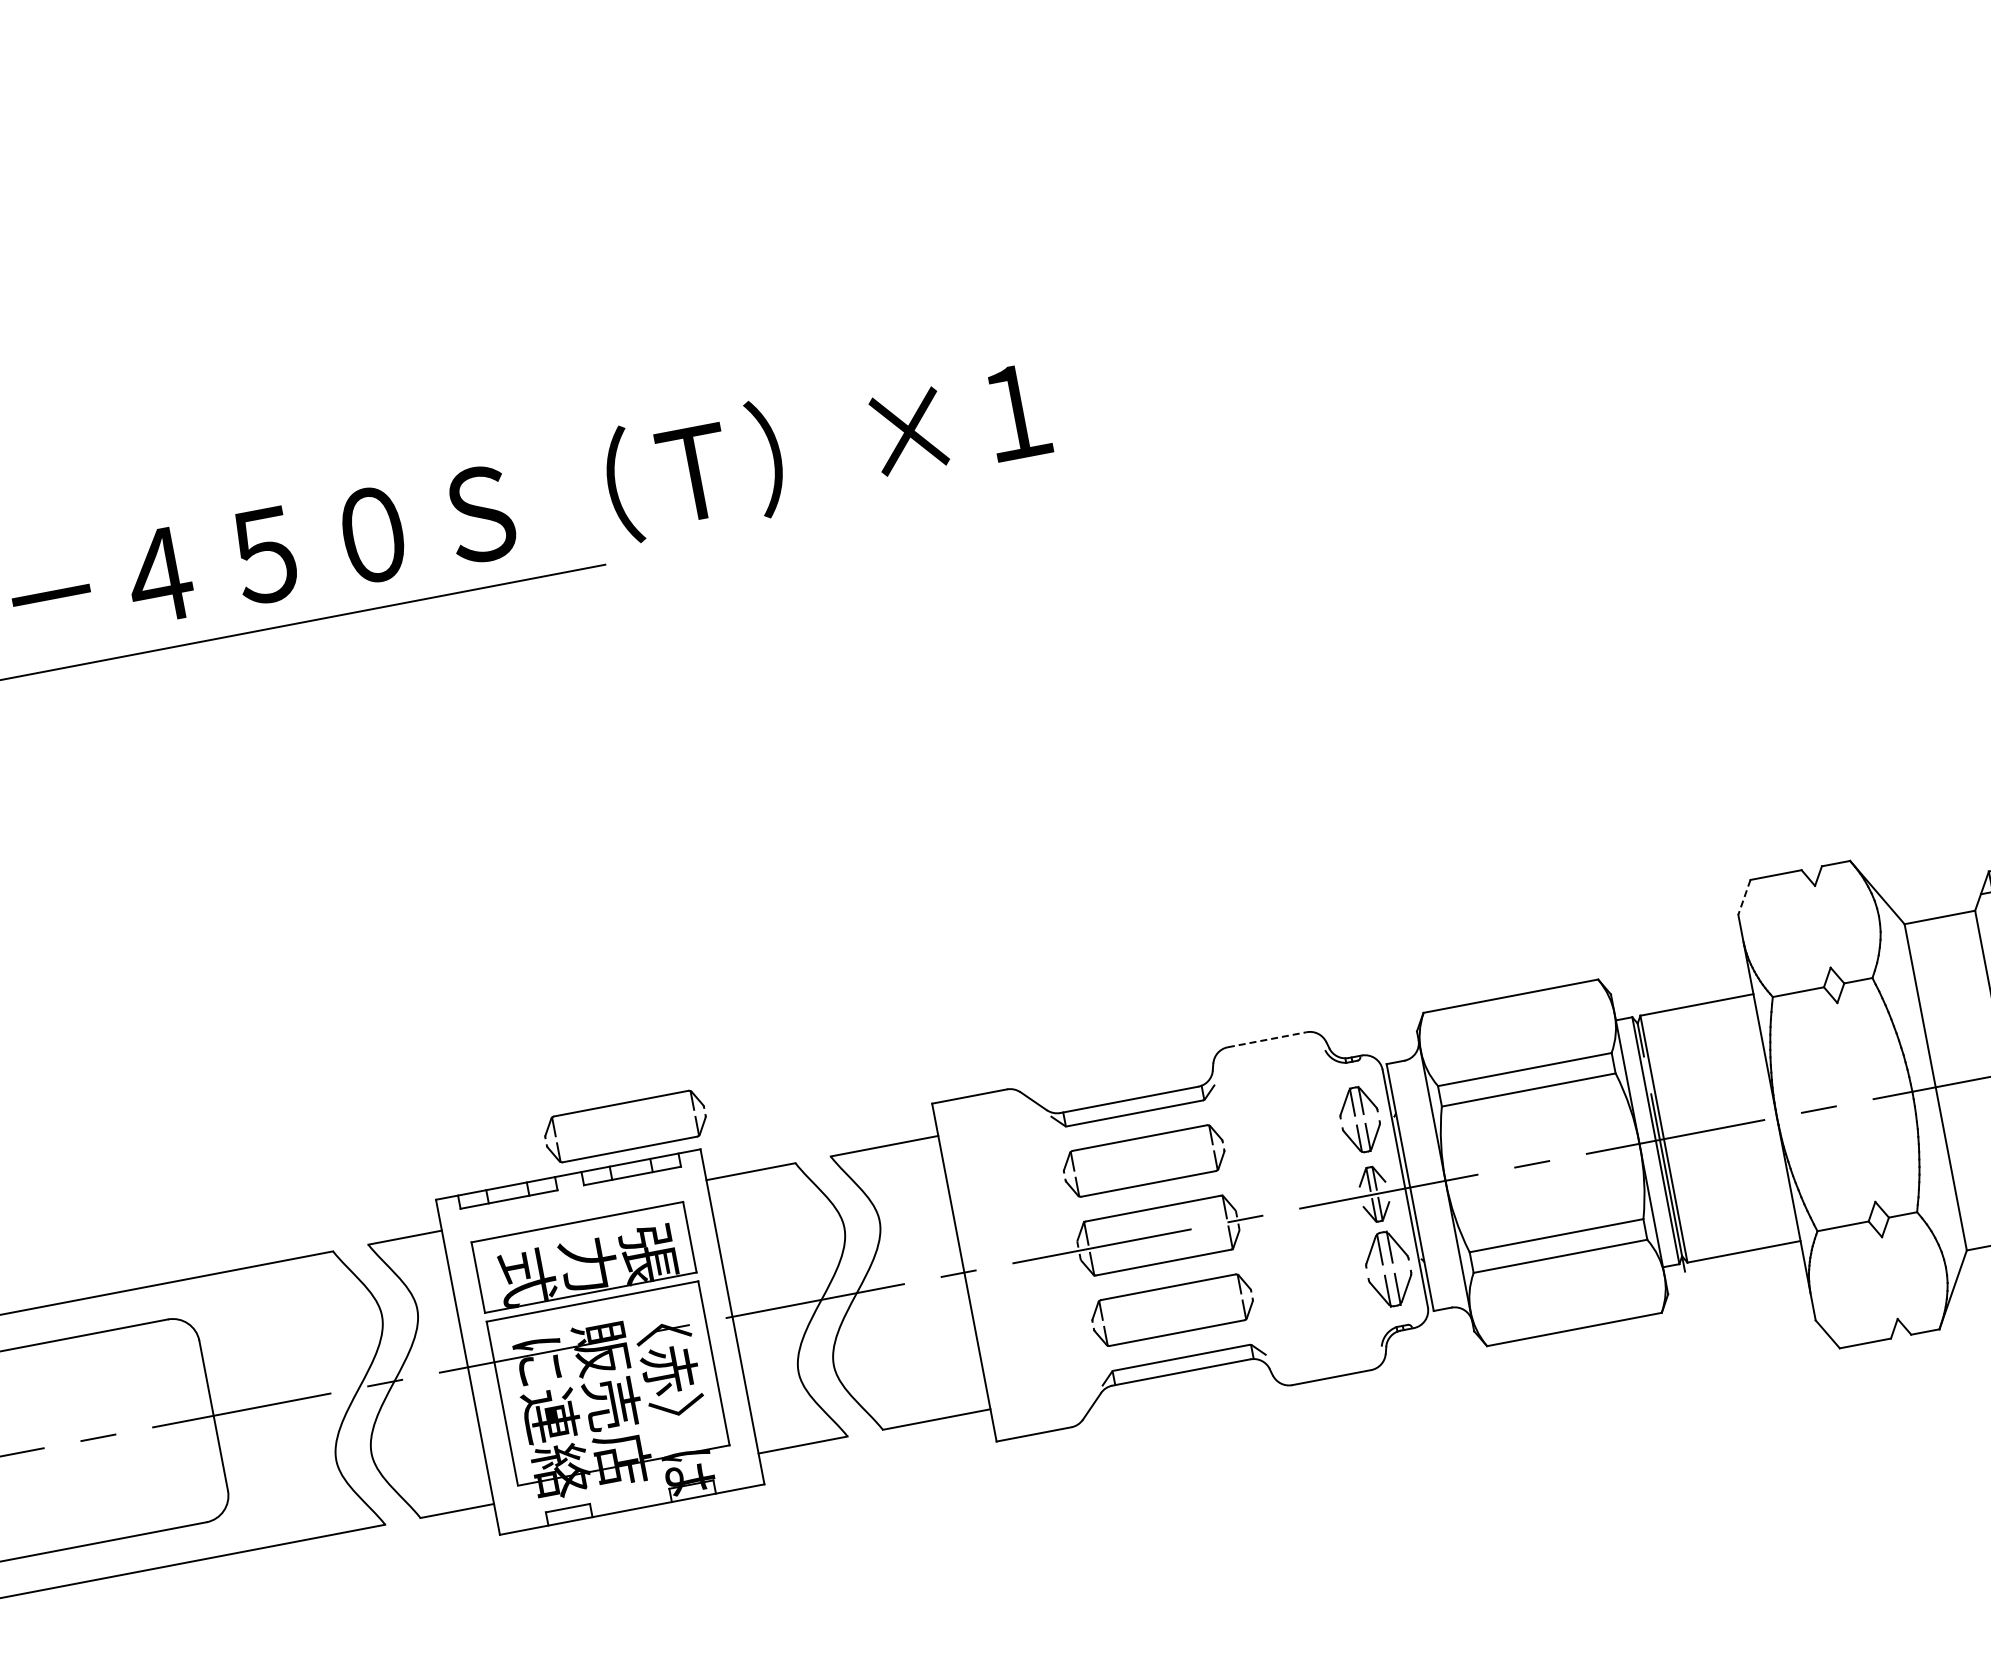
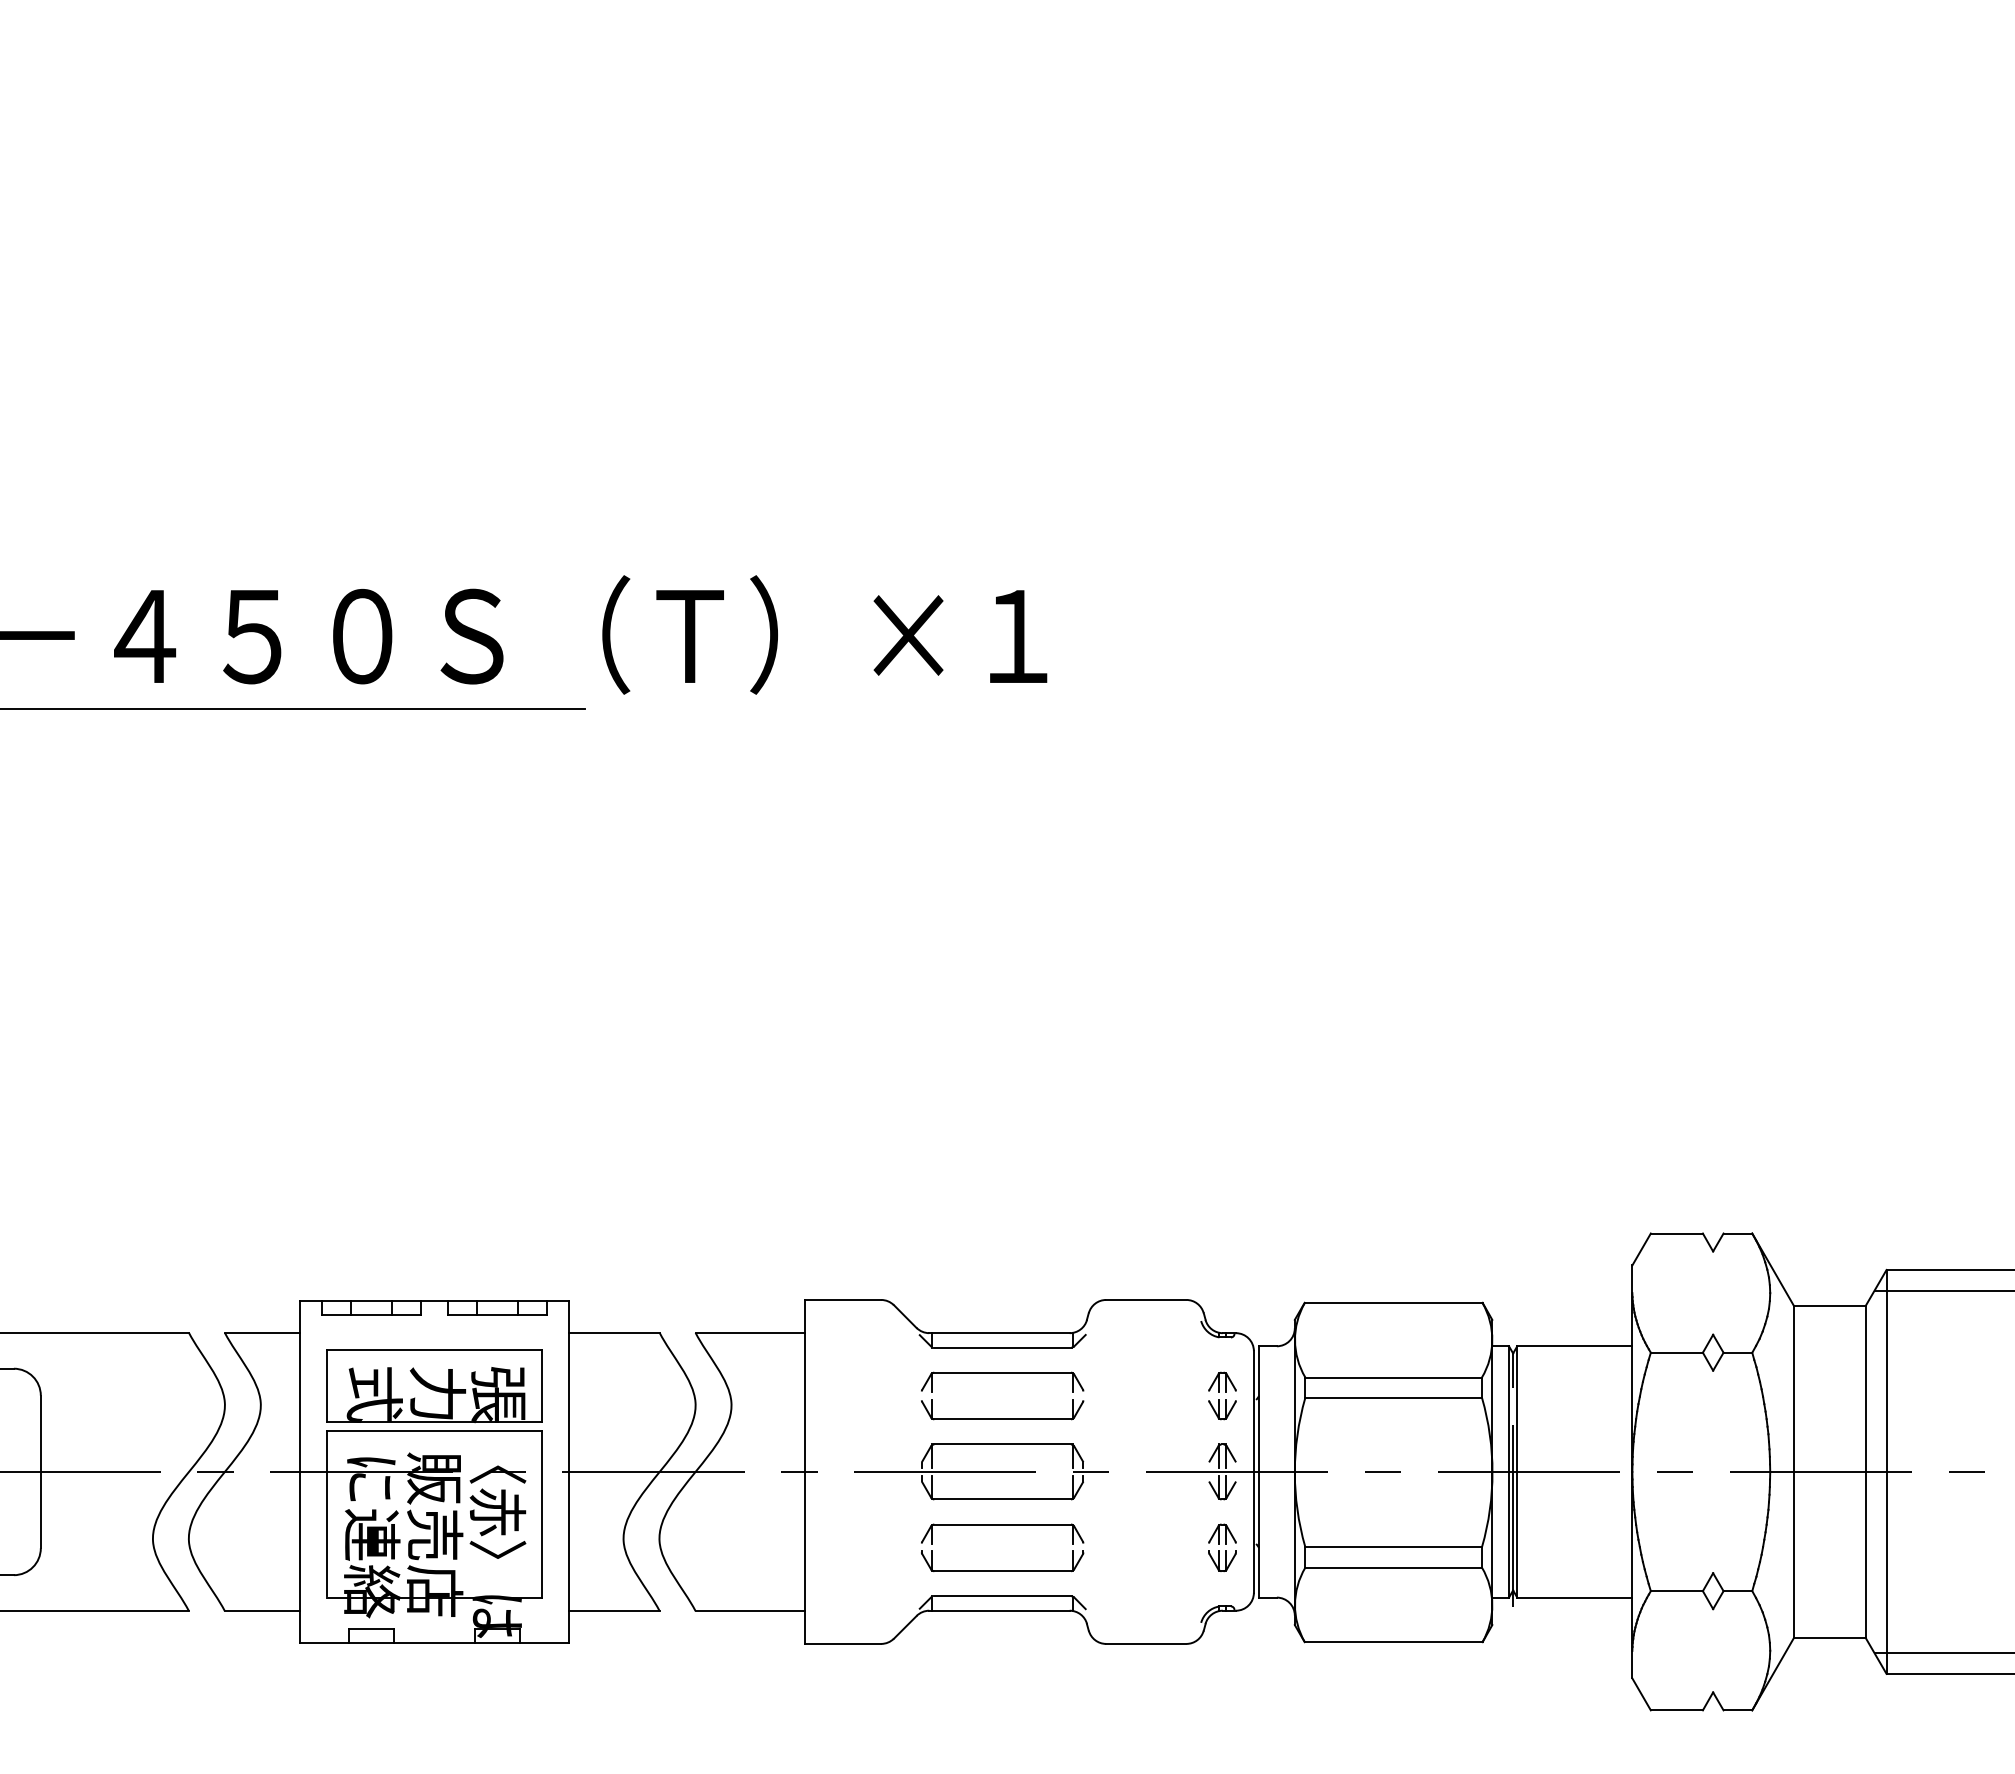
line: (1744, 897) -> (1641, 1249), dashed -> solid
line: (1267, 1039) -> (1146, 1299), dashed -> solid
part: (621, 1104) -> (499, 1242), removed
part: (1360, 1119) -> (1222, 1395), size x0.71
part: (1388, 1268) -> (1222, 1547), size x0.62

